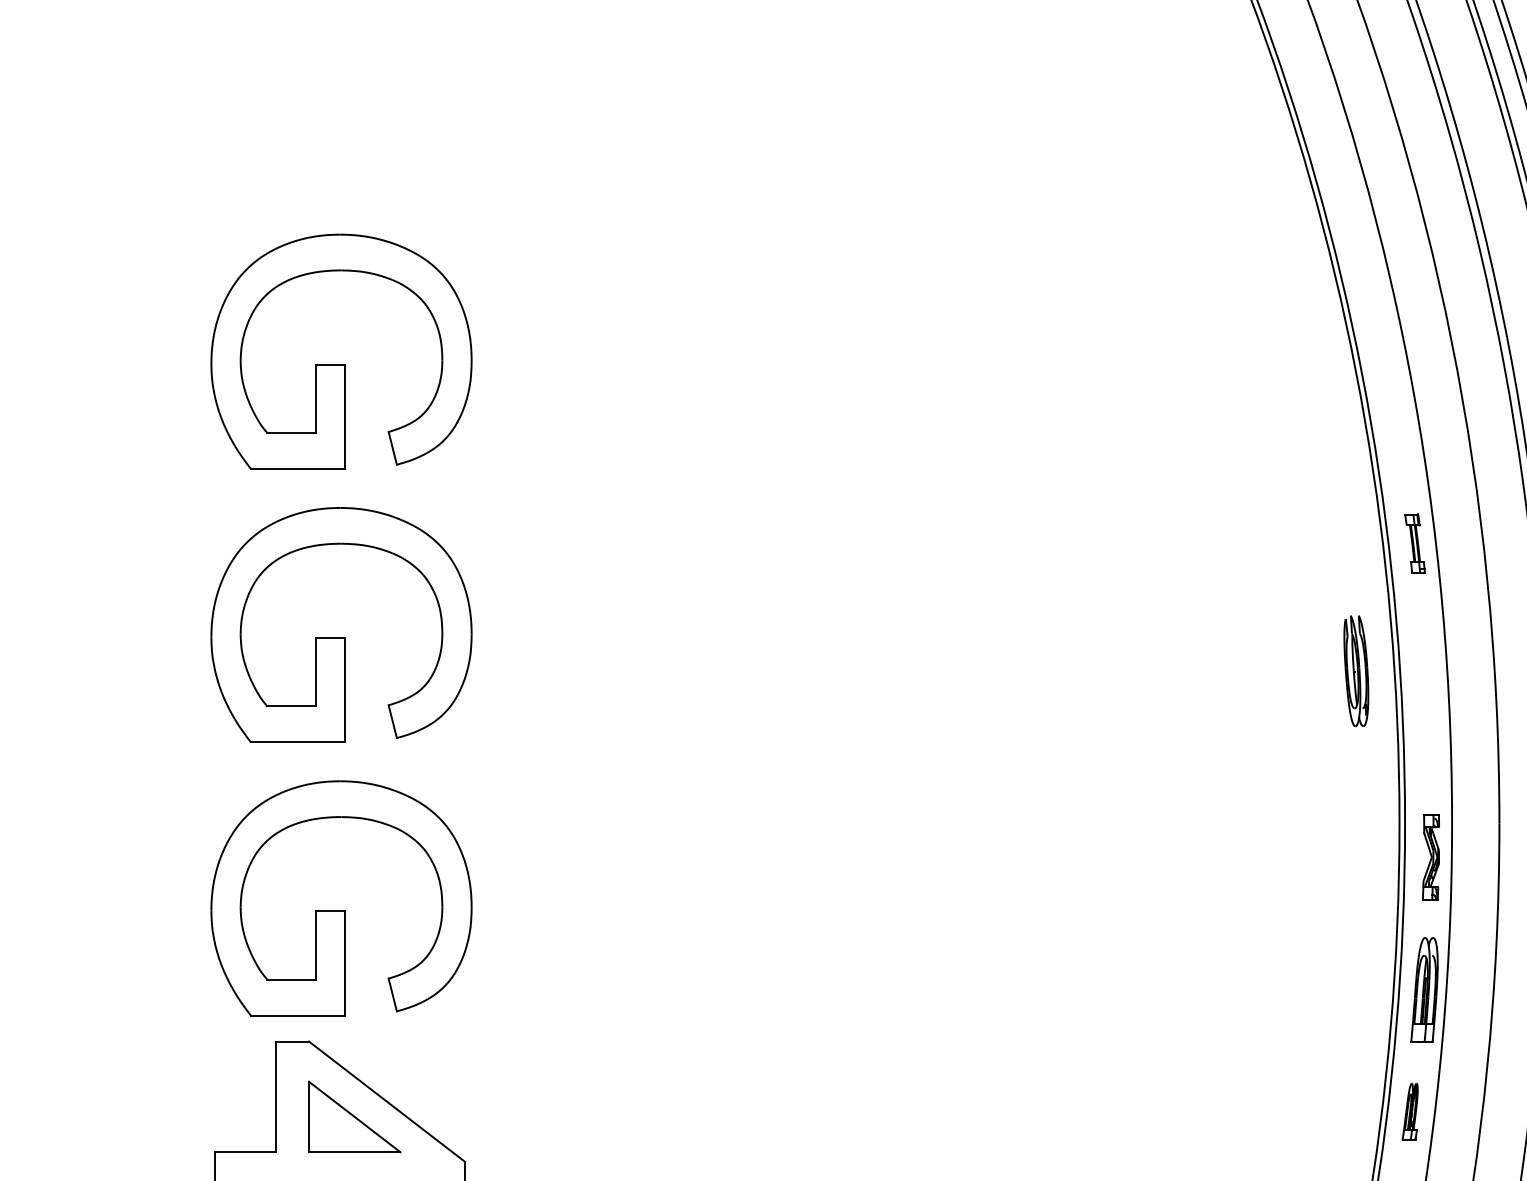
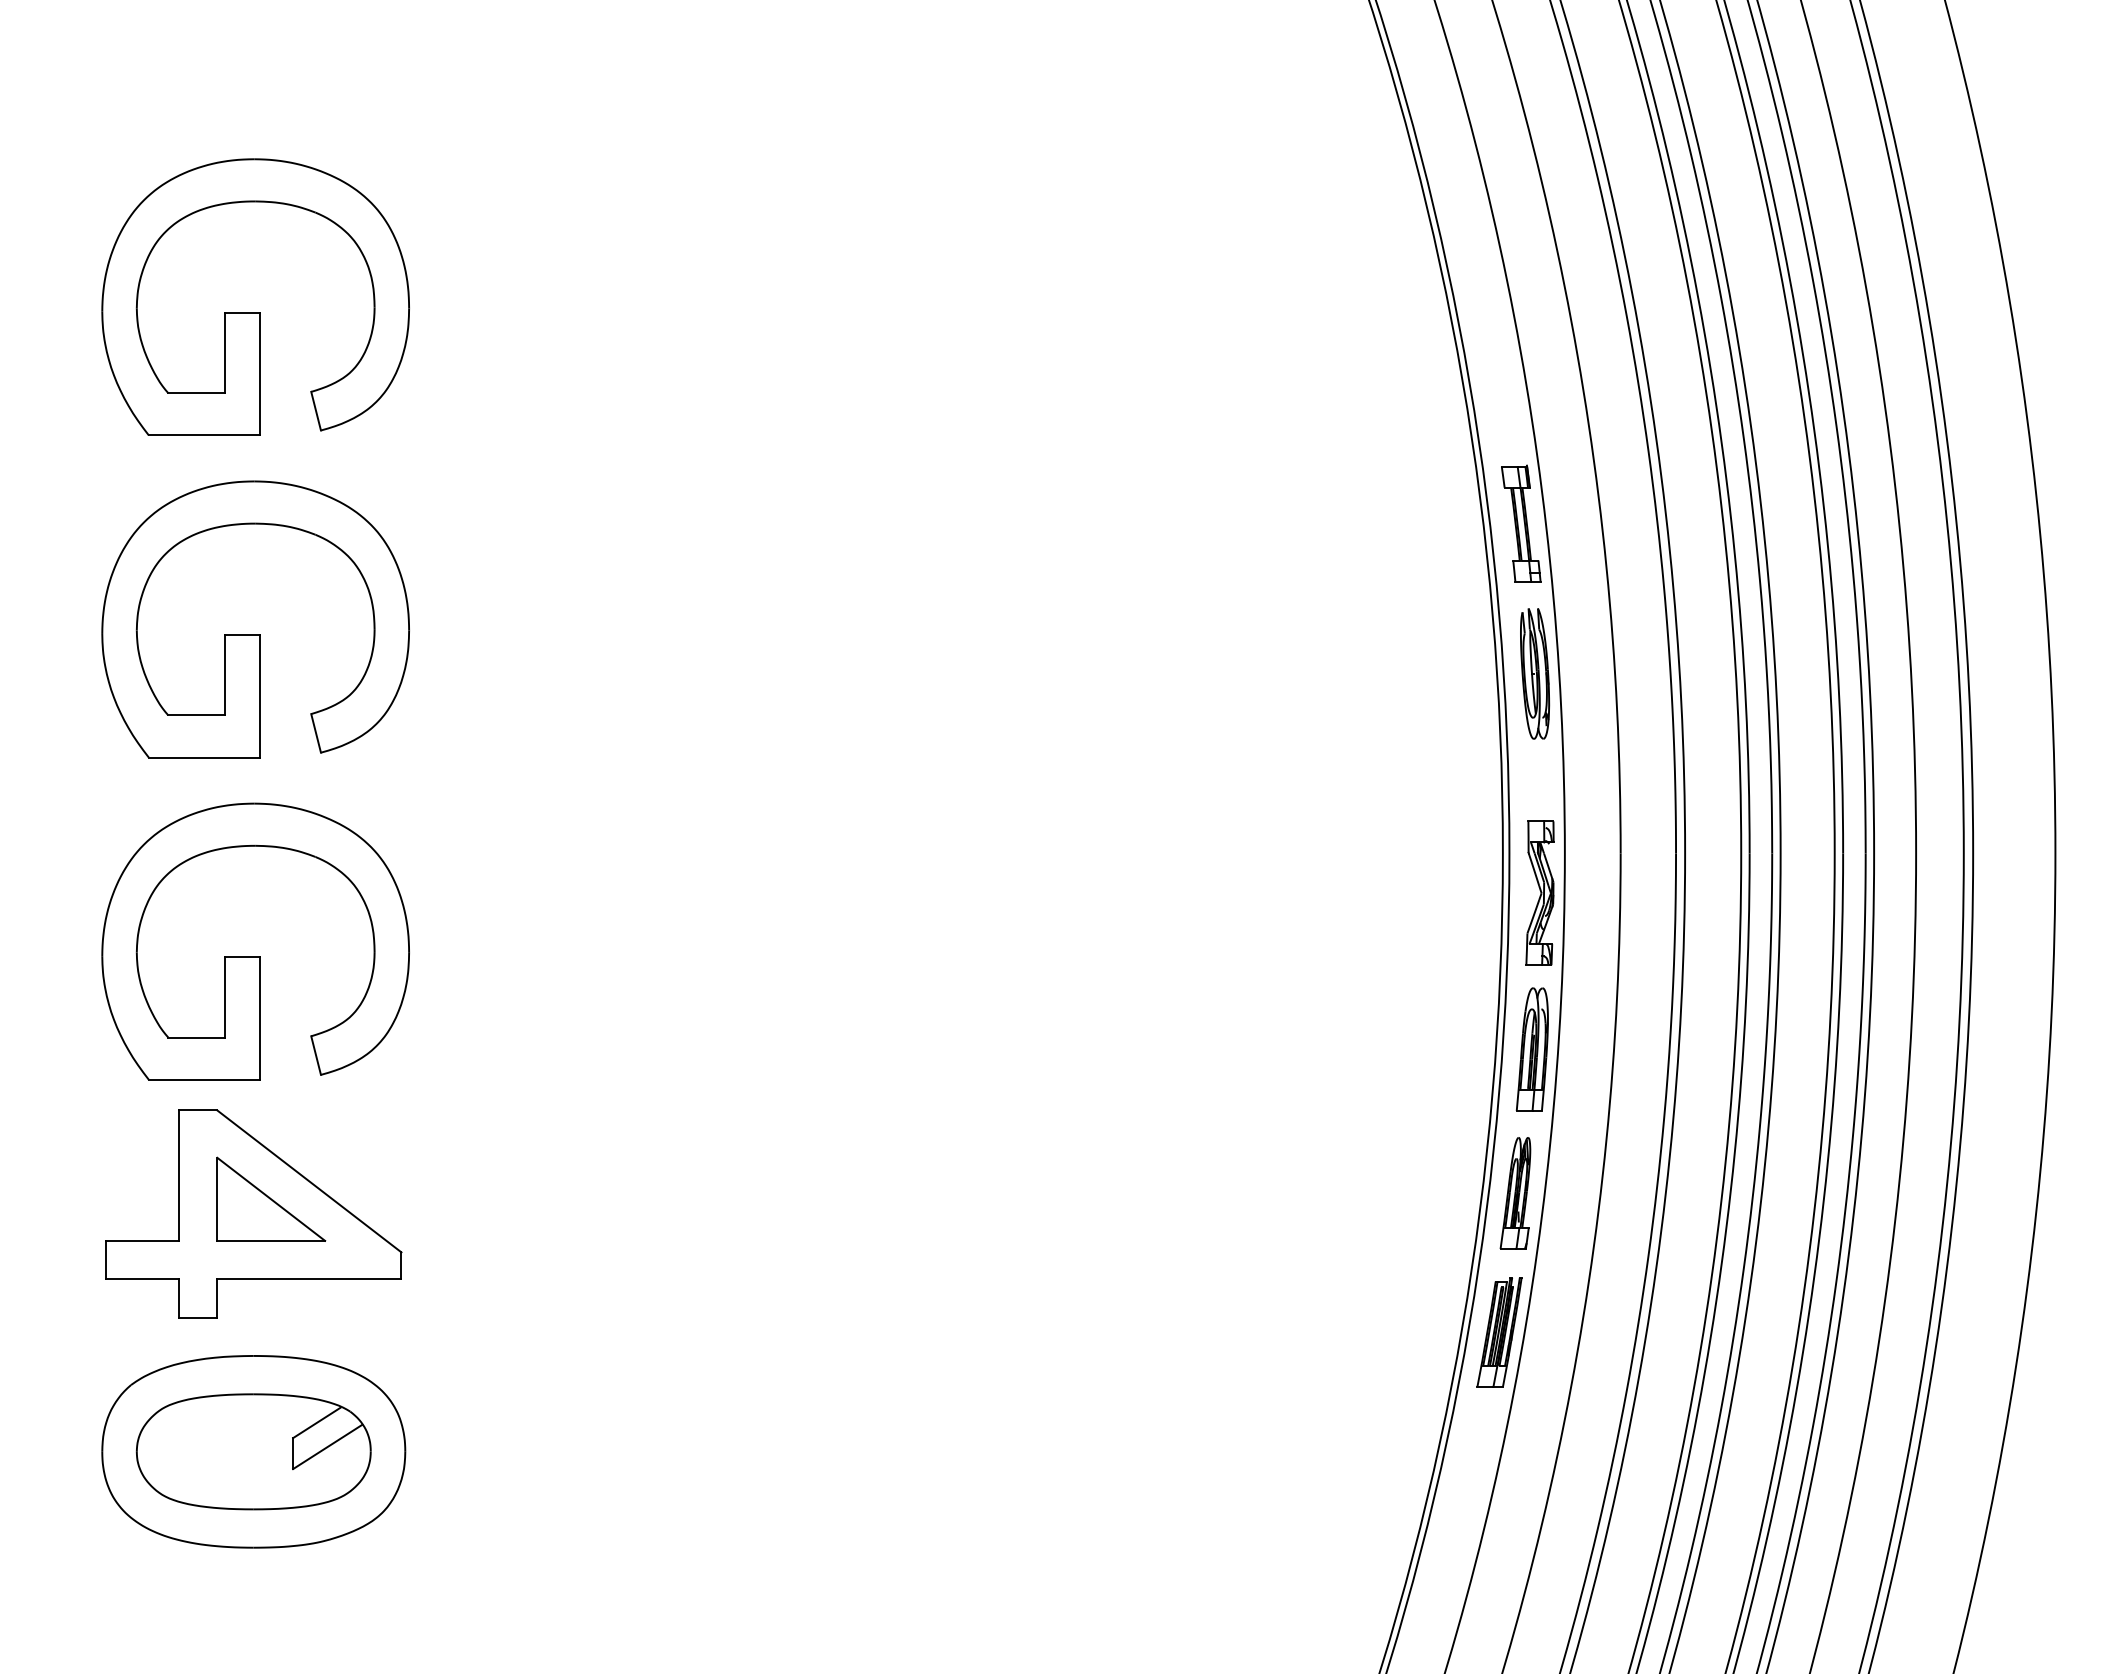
part: (1415, 543) -> (1521, 523), size x1.67
part: (1356, 670) -> (1535, 673), moved
part: (1430, 856) -> (1539, 892), size x1.43
part: (1410, 1111) -> (1515, 1193), size x1.67

